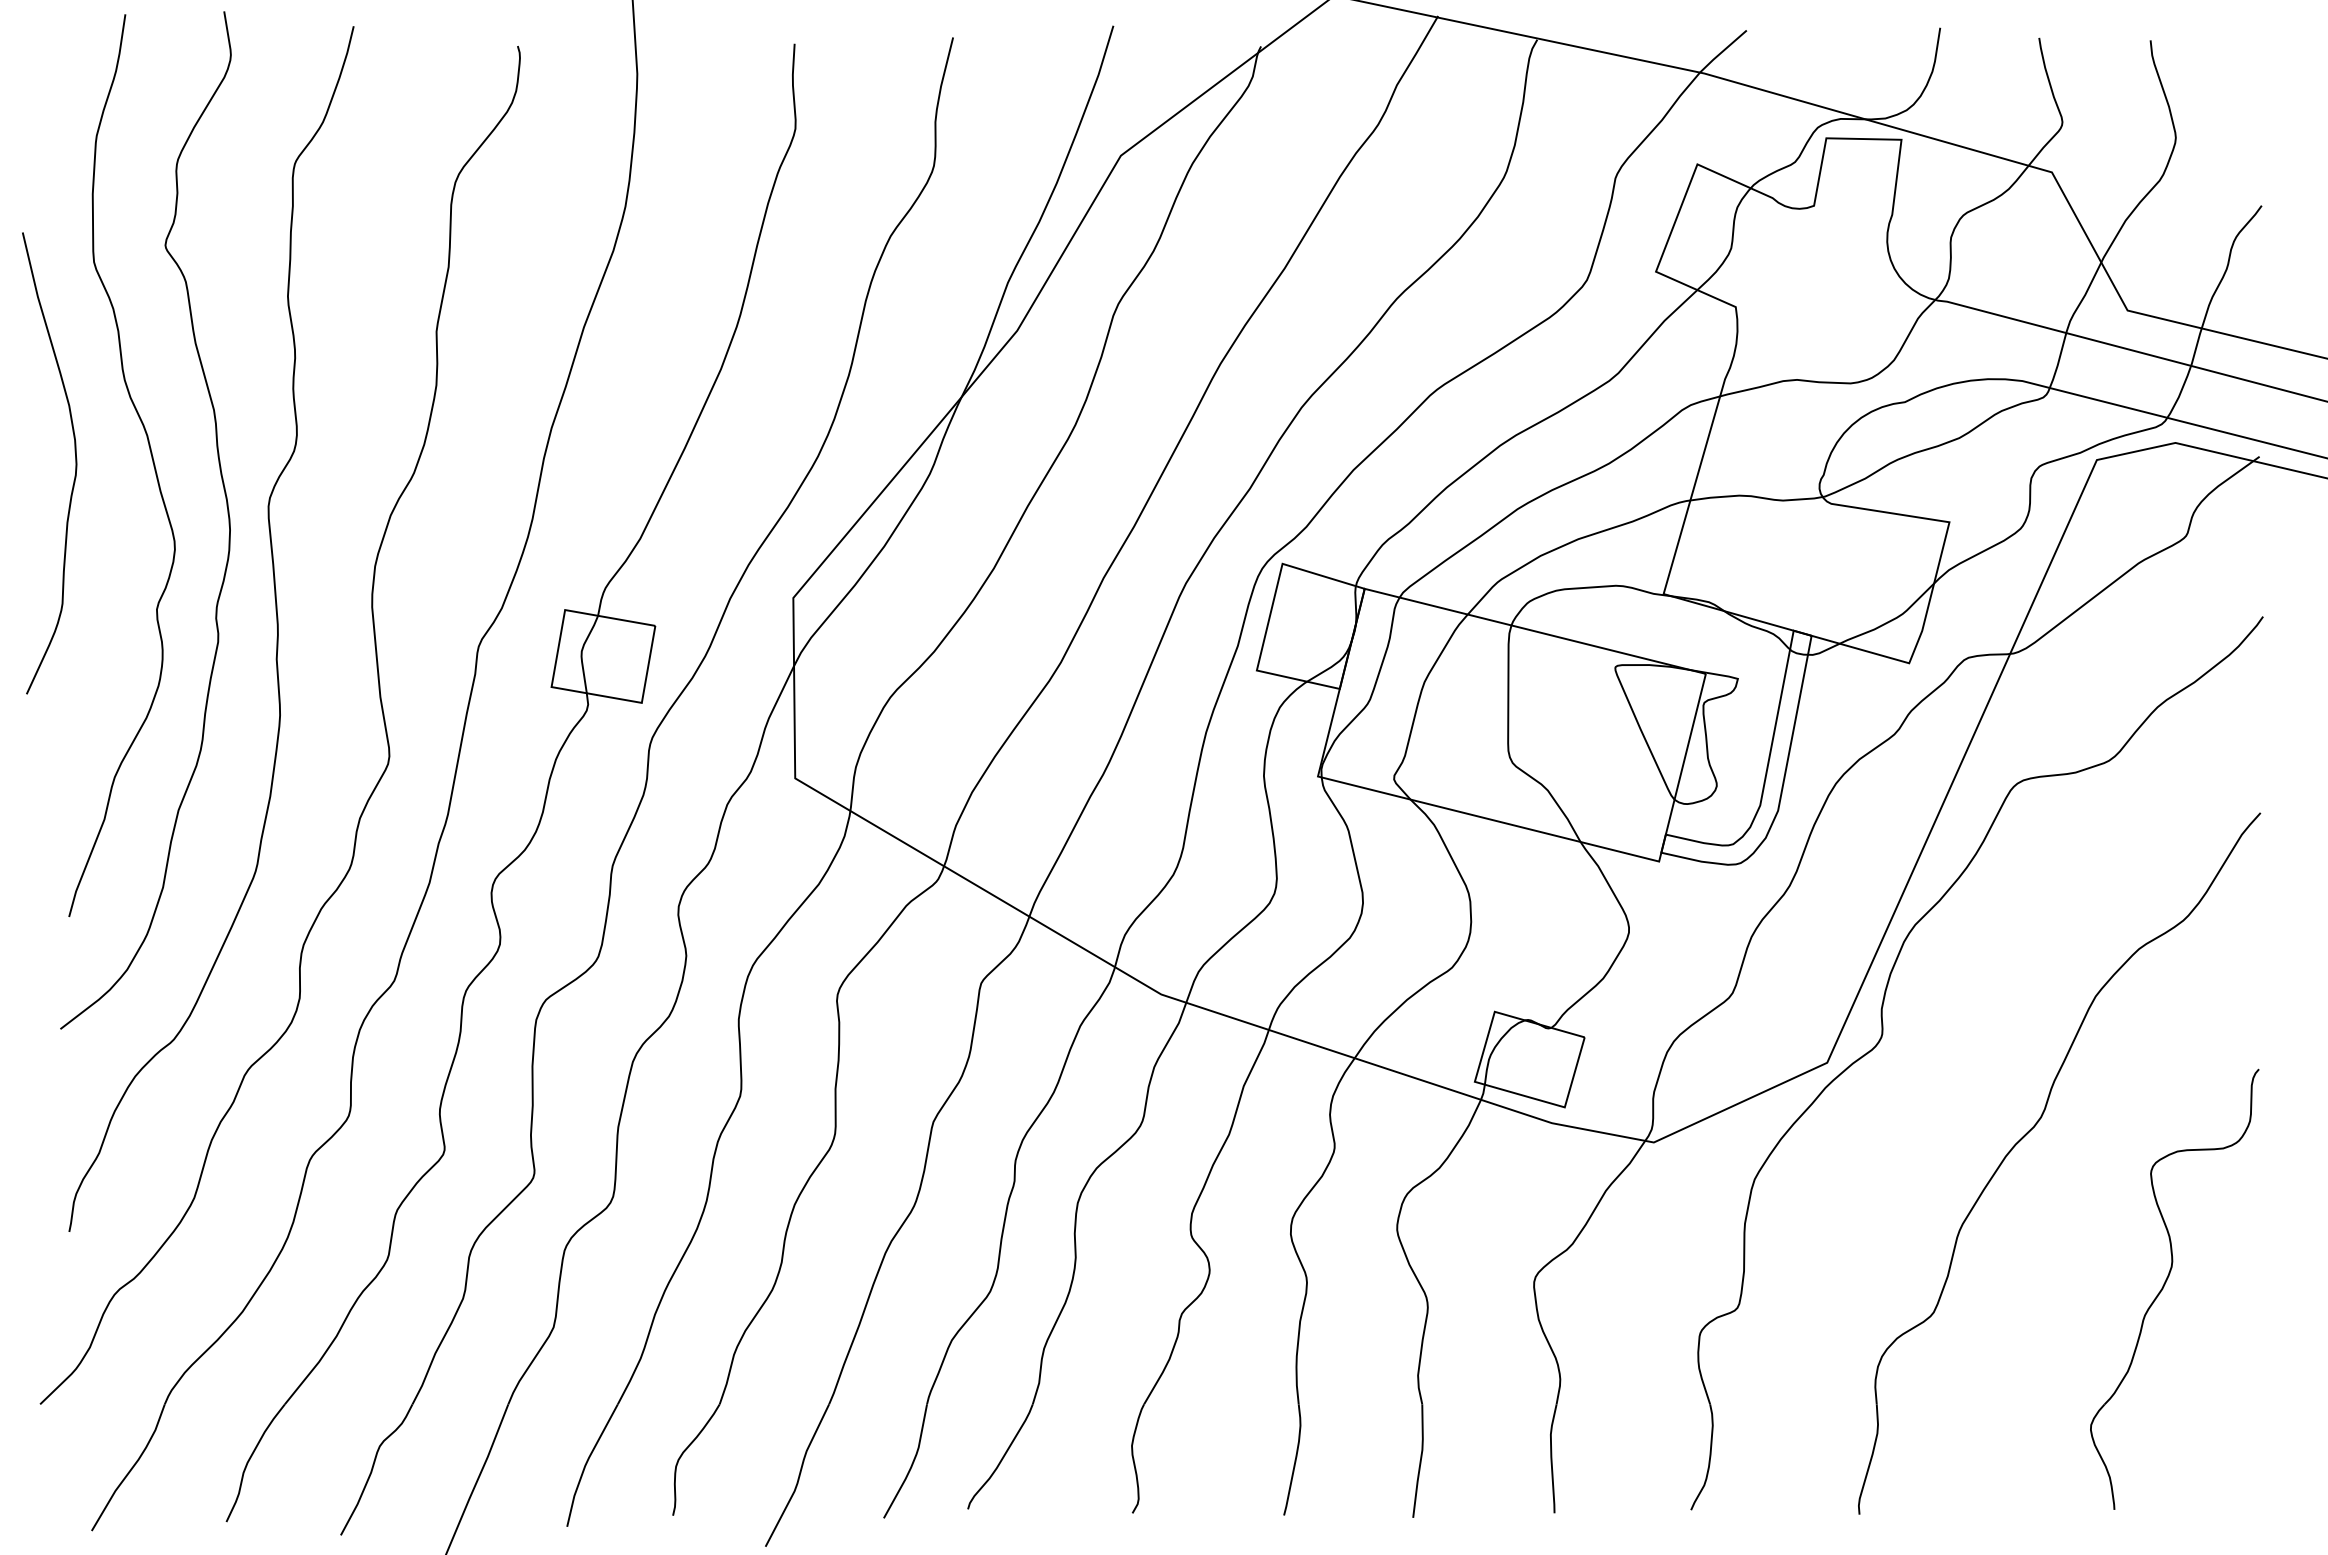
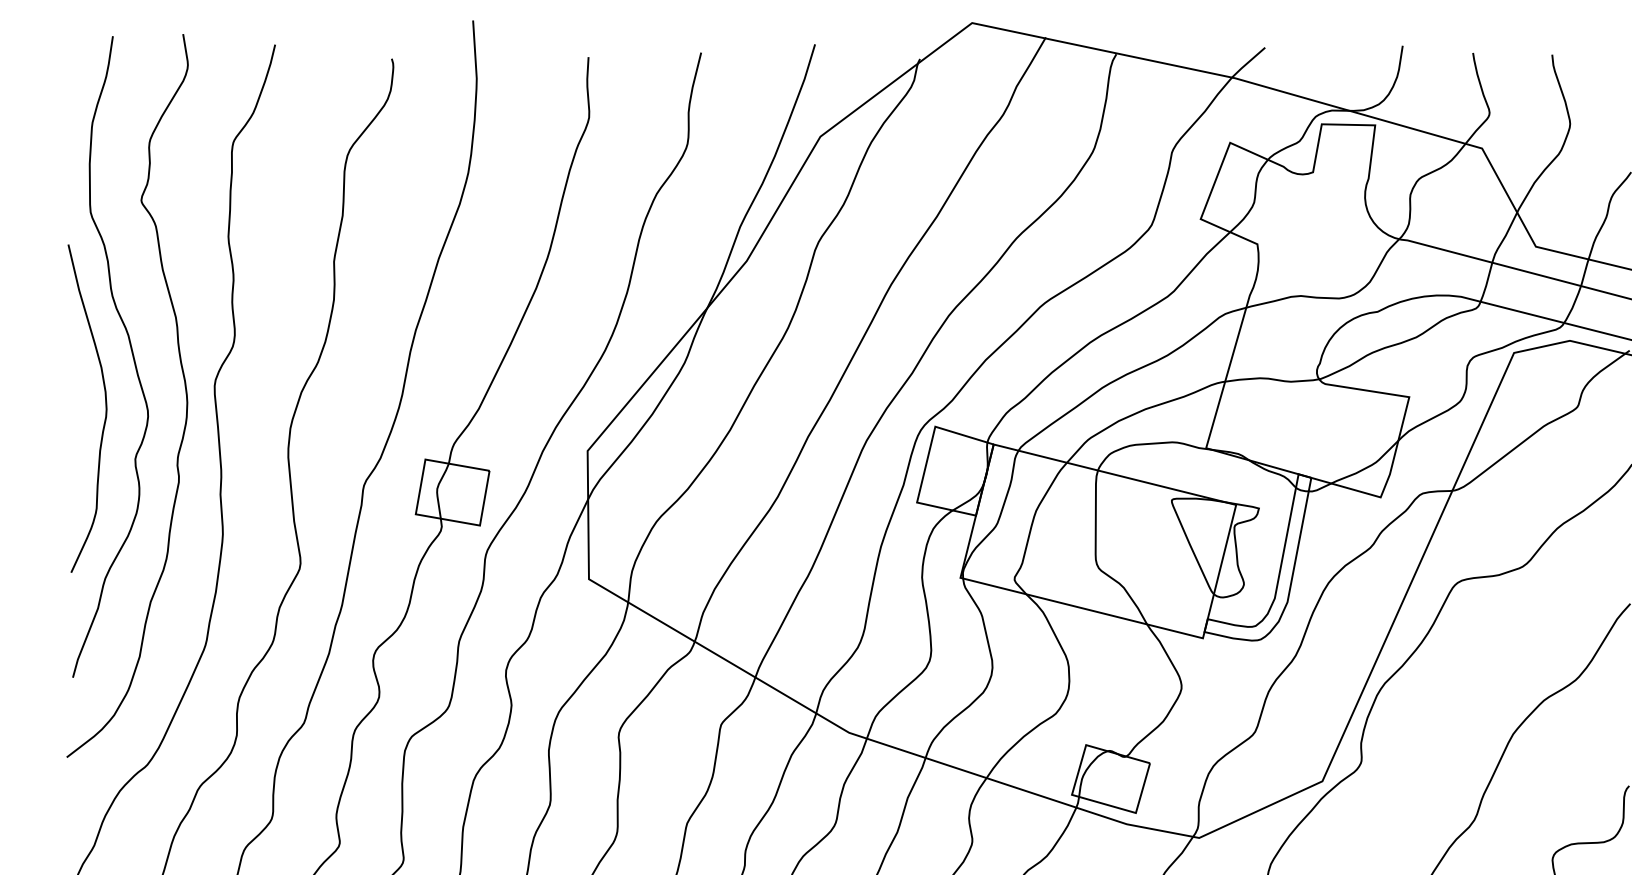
curve: (75, 463) -> (105, 408), moved

